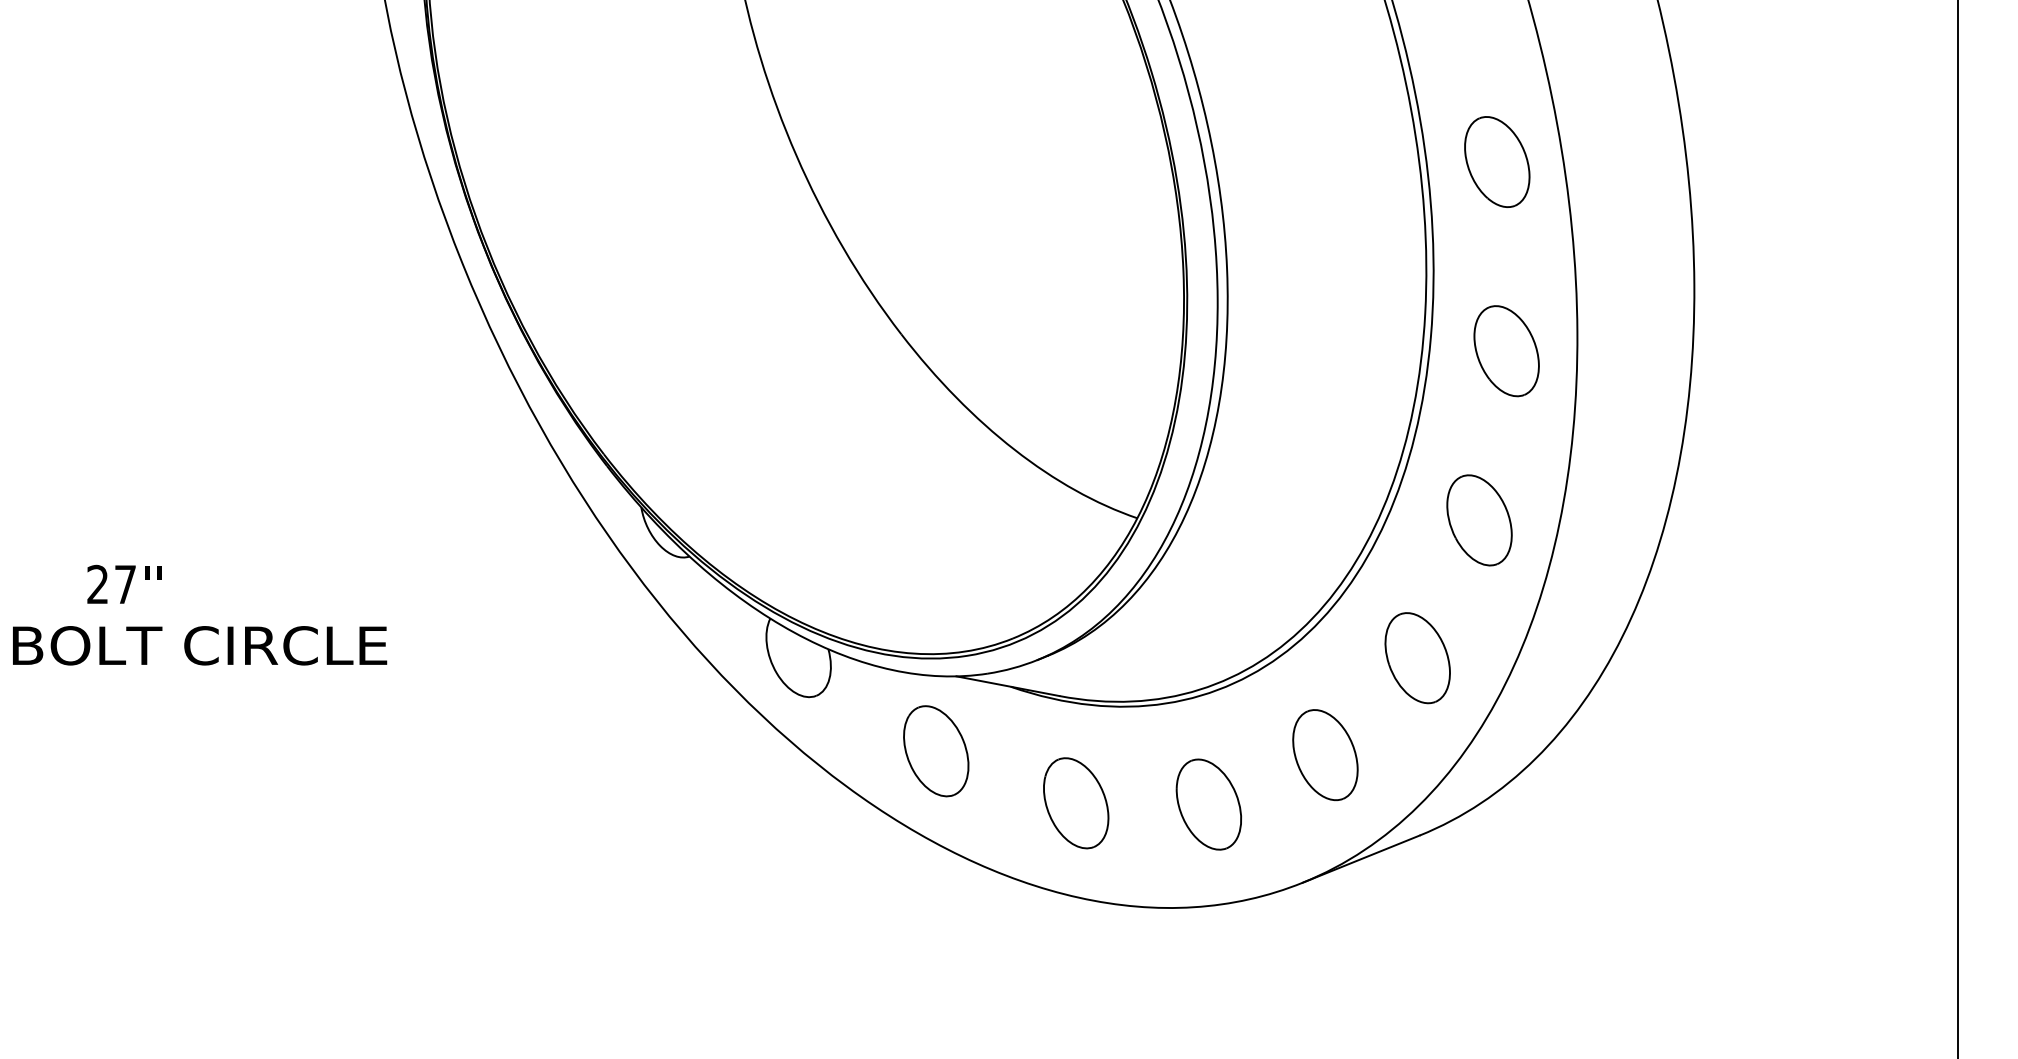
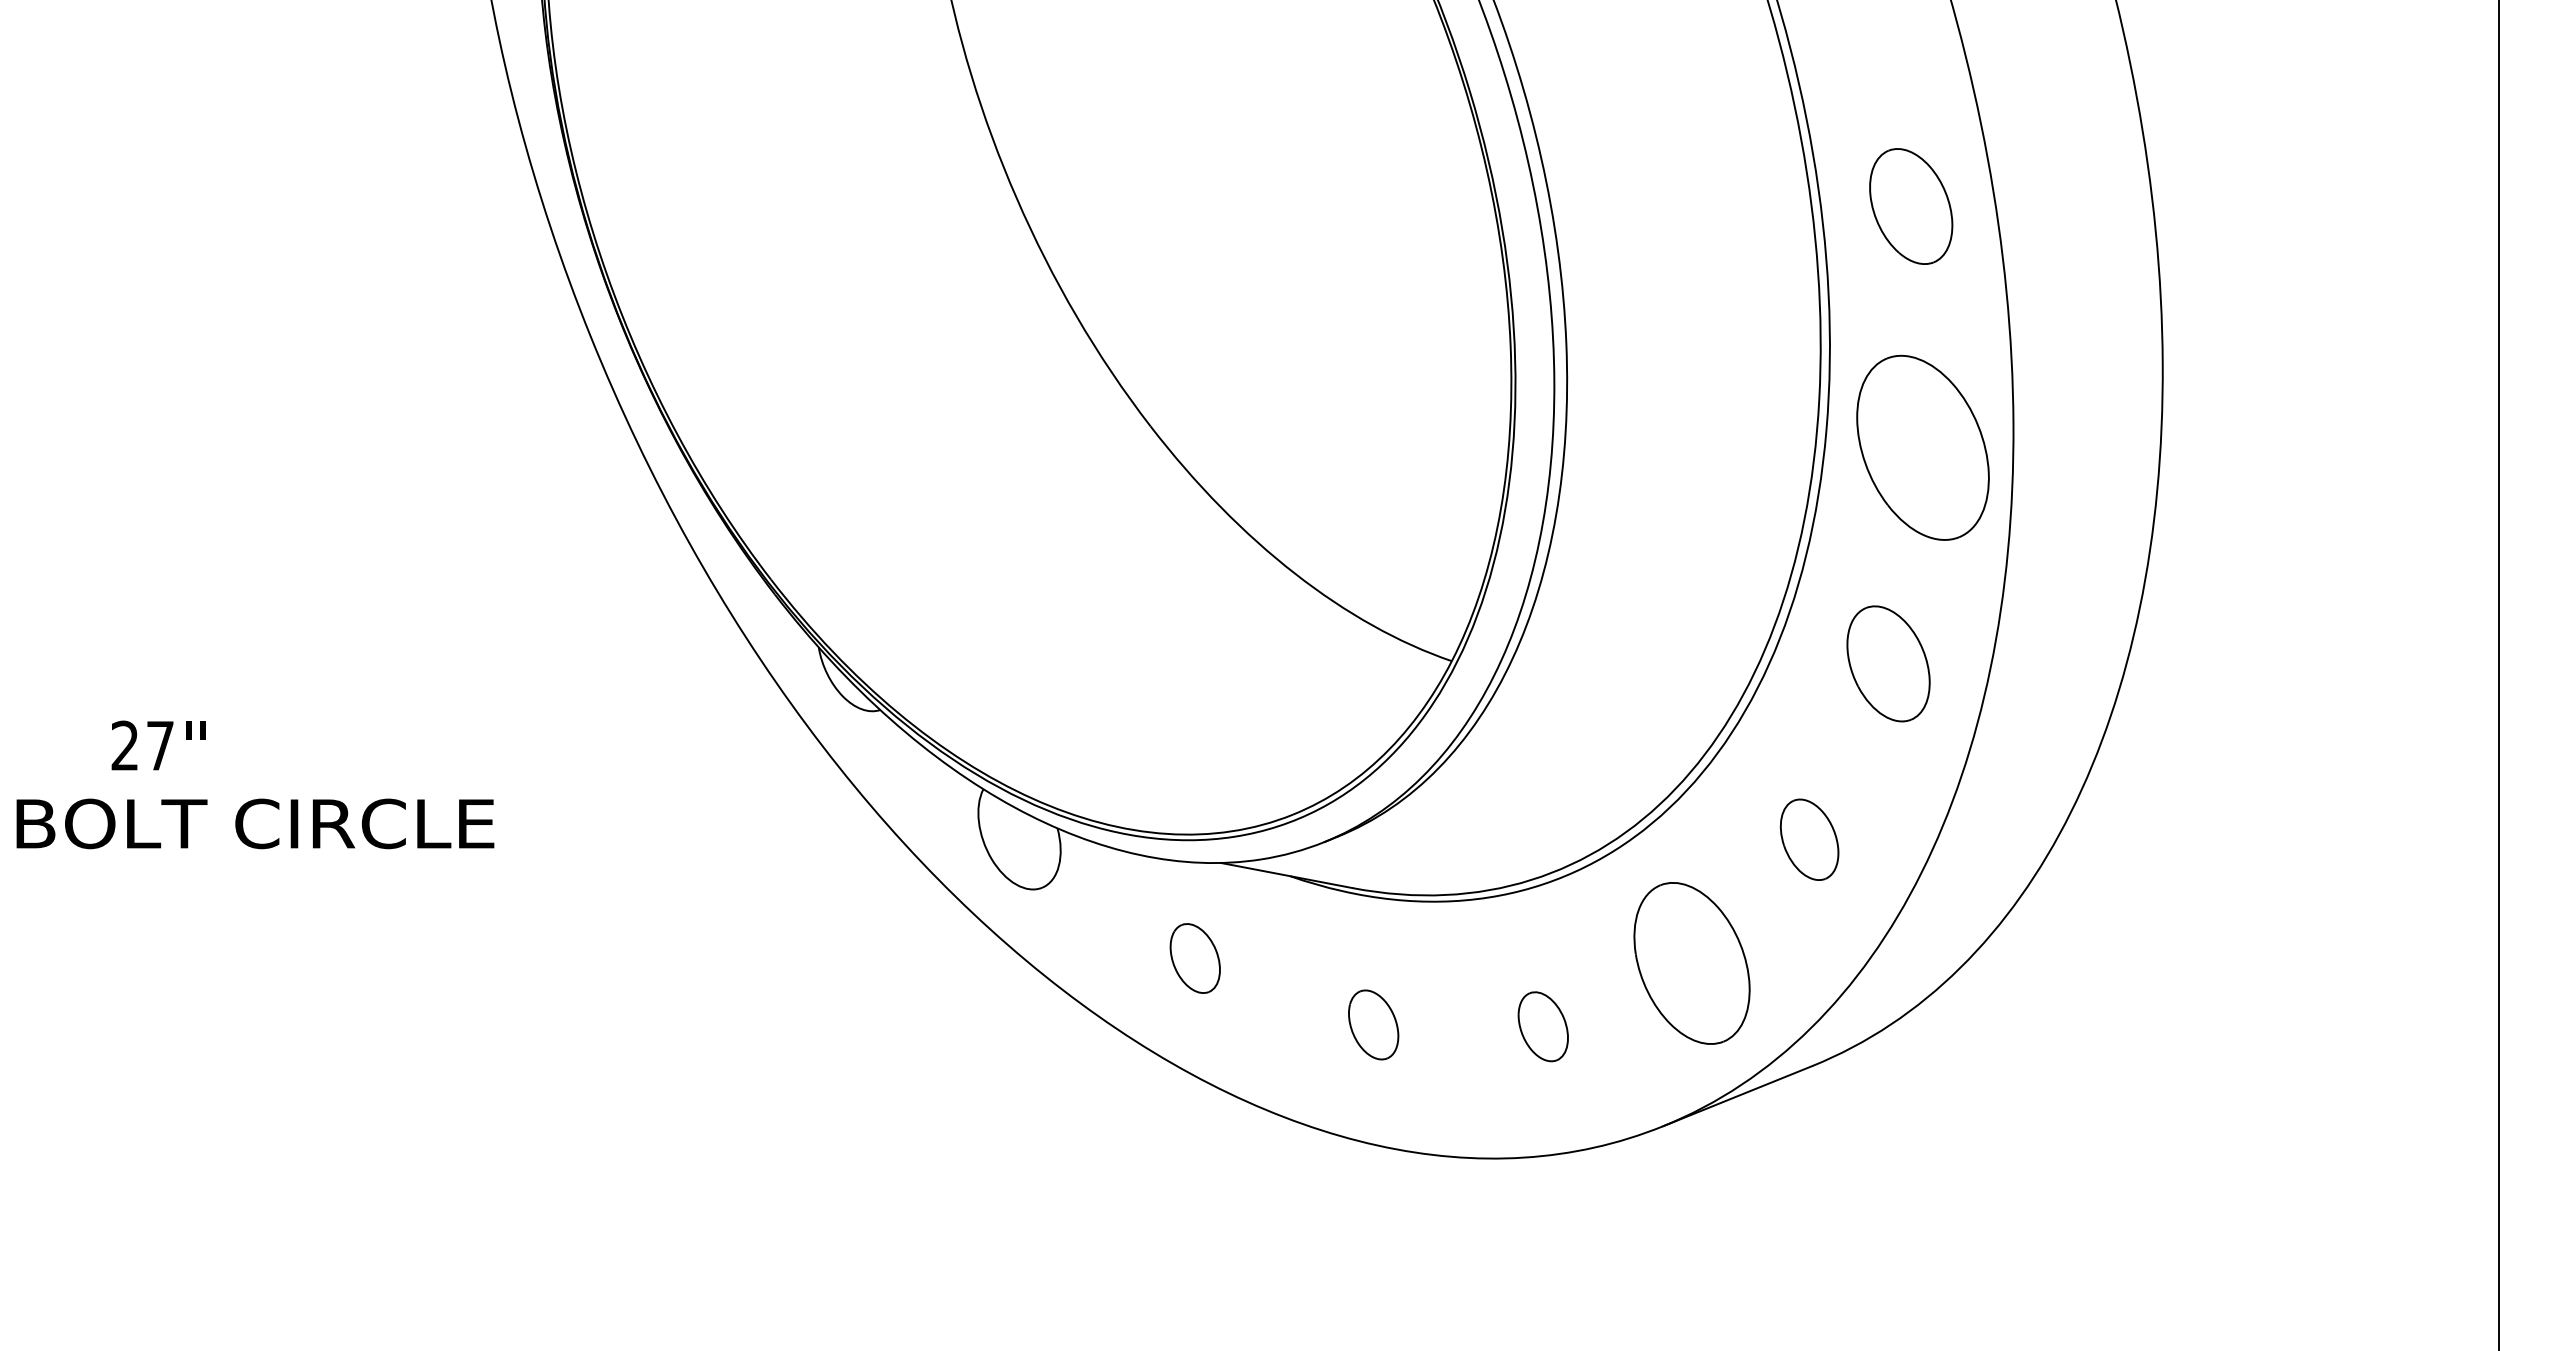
part: (1506, 350) -> (1923, 447), size x1.6
part: (1417, 657) -> (1809, 839), size x0.7
part: (936, 751) -> (1195, 958), size x0.6
part: (1325, 755) -> (1691, 963), size x1.4
part: (1075, 802) -> (1373, 1024), size x0.6
part: (1209, 804) -> (1543, 1026), size x0.6

